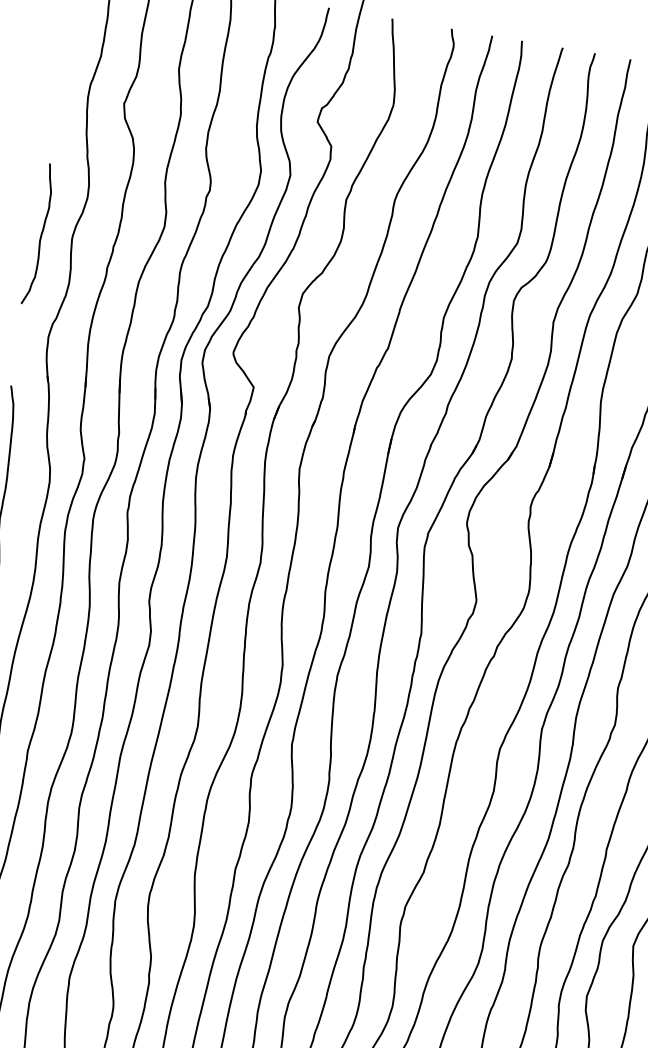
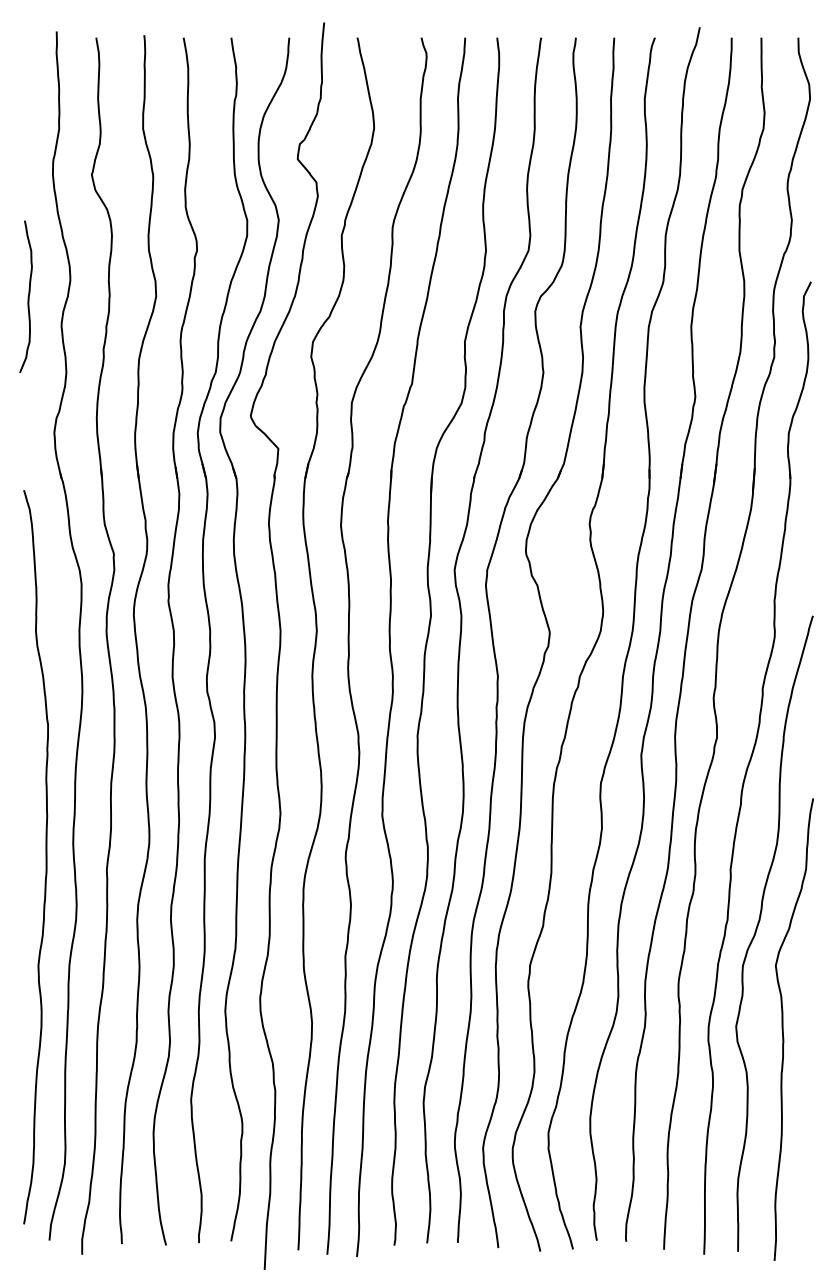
curve: (40, 234) -> (27, 296), moved

